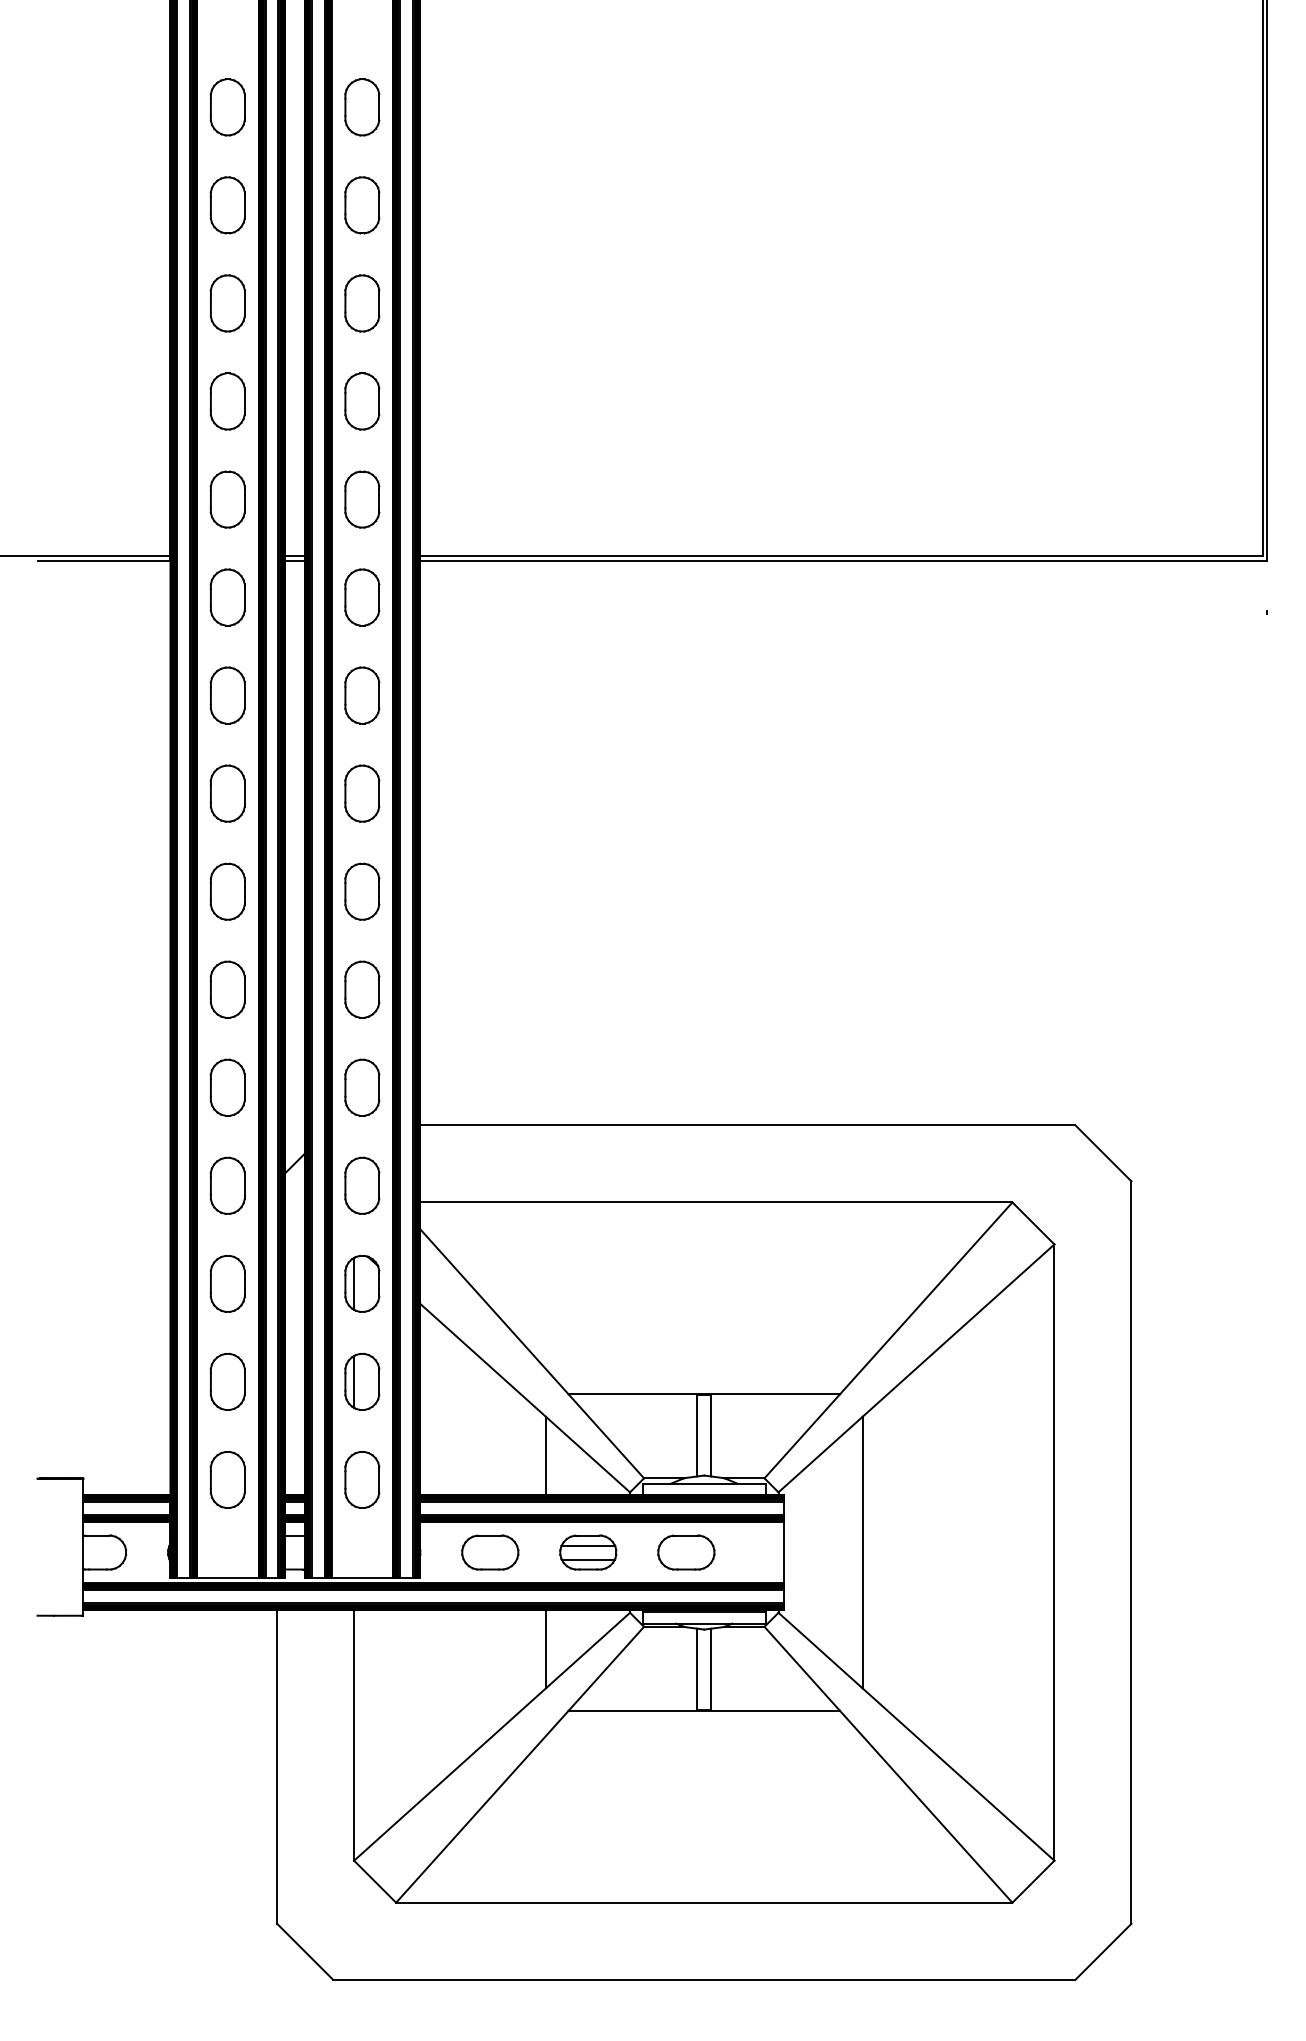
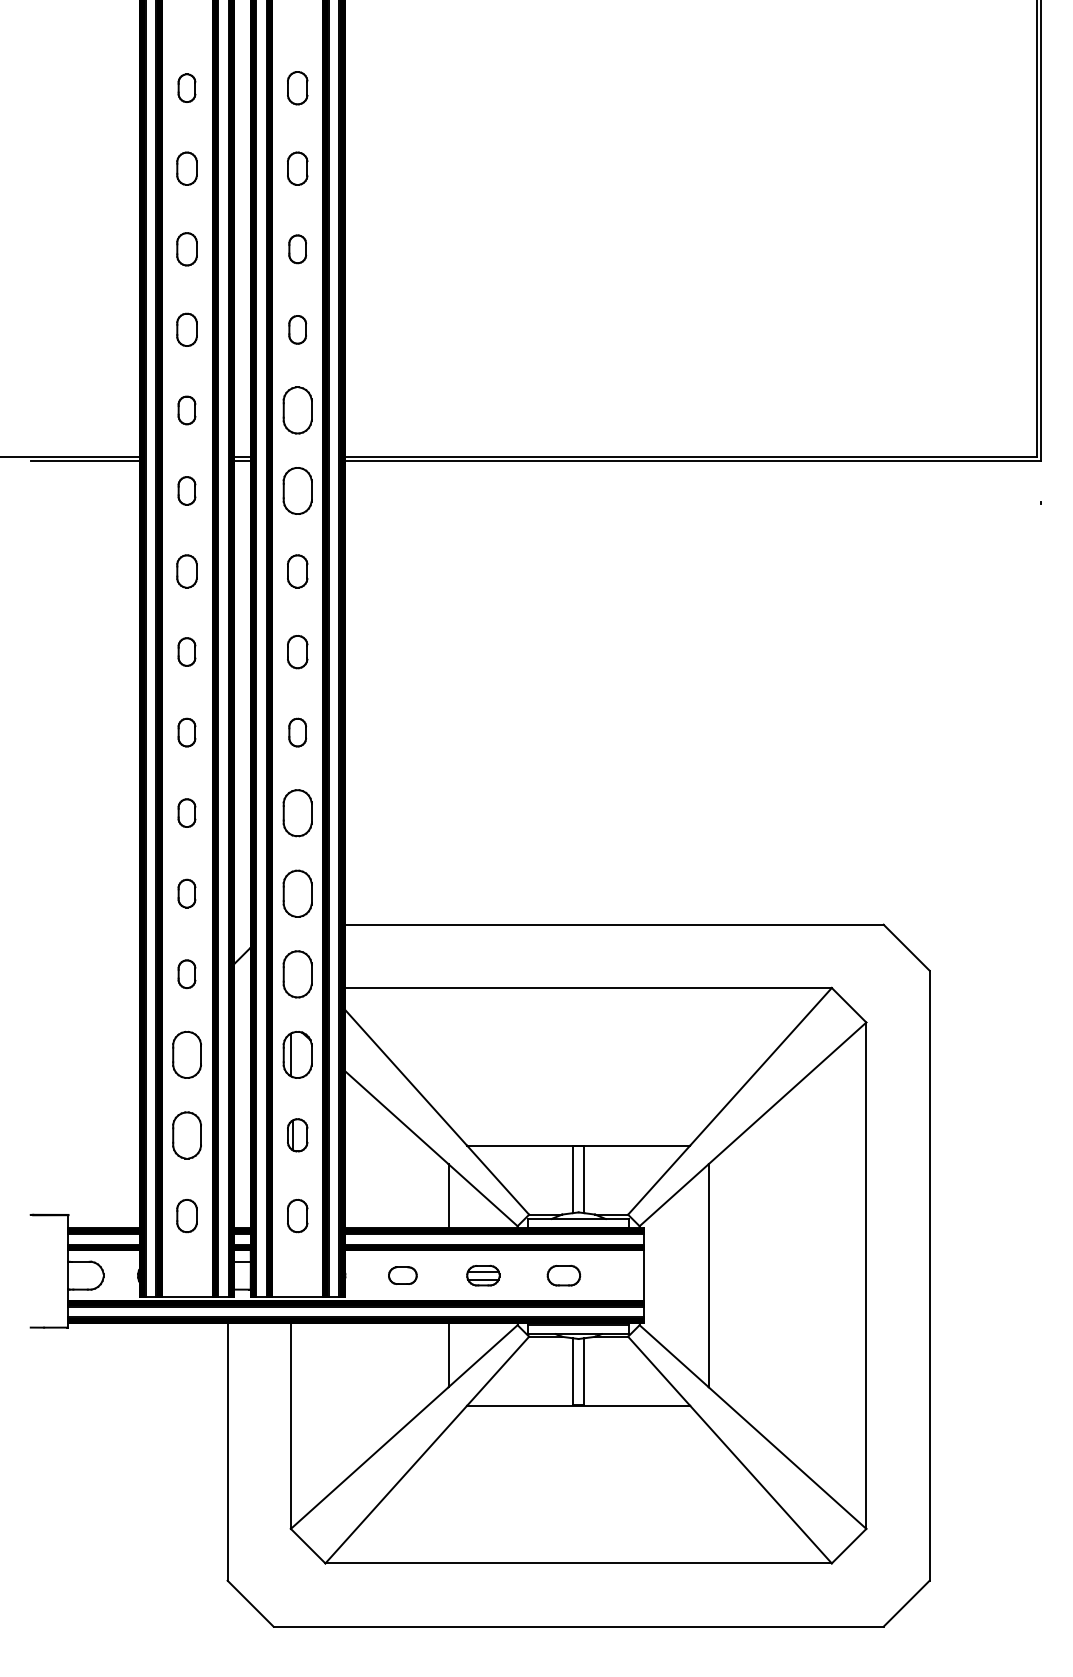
part: (227, 107) -> (186, 88), size x0.6
part: (362, 107) -> (297, 88), size x0.7
part: (227, 205) -> (186, 168), size x0.7
part: (362, 205) -> (297, 168), size x0.7
part: (227, 303) -> (186, 249), size x0.7
part: (362, 303) -> (297, 249), size x0.6
part: (227, 401) -> (186, 329), size x0.7
part: (362, 401) -> (297, 329), size x0.6
part: (227, 499) -> (186, 410), size x0.6
part: (227, 597) -> (186, 490), size x0.6
part: (227, 695) -> (186, 571), size x0.7
part: (362, 695) -> (297, 571), size x0.7
part: (227, 793) -> (186, 651), size x0.6
part: (362, 793) -> (297, 651), size x0.7
part: (227, 891) -> (186, 732), size x0.6
part: (362, 891) -> (297, 732), size x0.6
part: (227, 989) -> (186, 813), size x0.6
part: (227, 1087) -> (186, 893), size x0.6
part: (227, 1185) -> (186, 974), size x0.6
part: (362, 1381) -> (297, 1135), size x0.7
part: (227, 1479) -> (186, 1215), size x0.7
part: (362, 1479) -> (297, 1215), size x0.7
part: (490, 1552) -> (402, 1275), size x0.6
part: (588, 1552) -> (483, 1275), size x0.7
part: (686, 1552) -> (564, 1275), size x0.7

